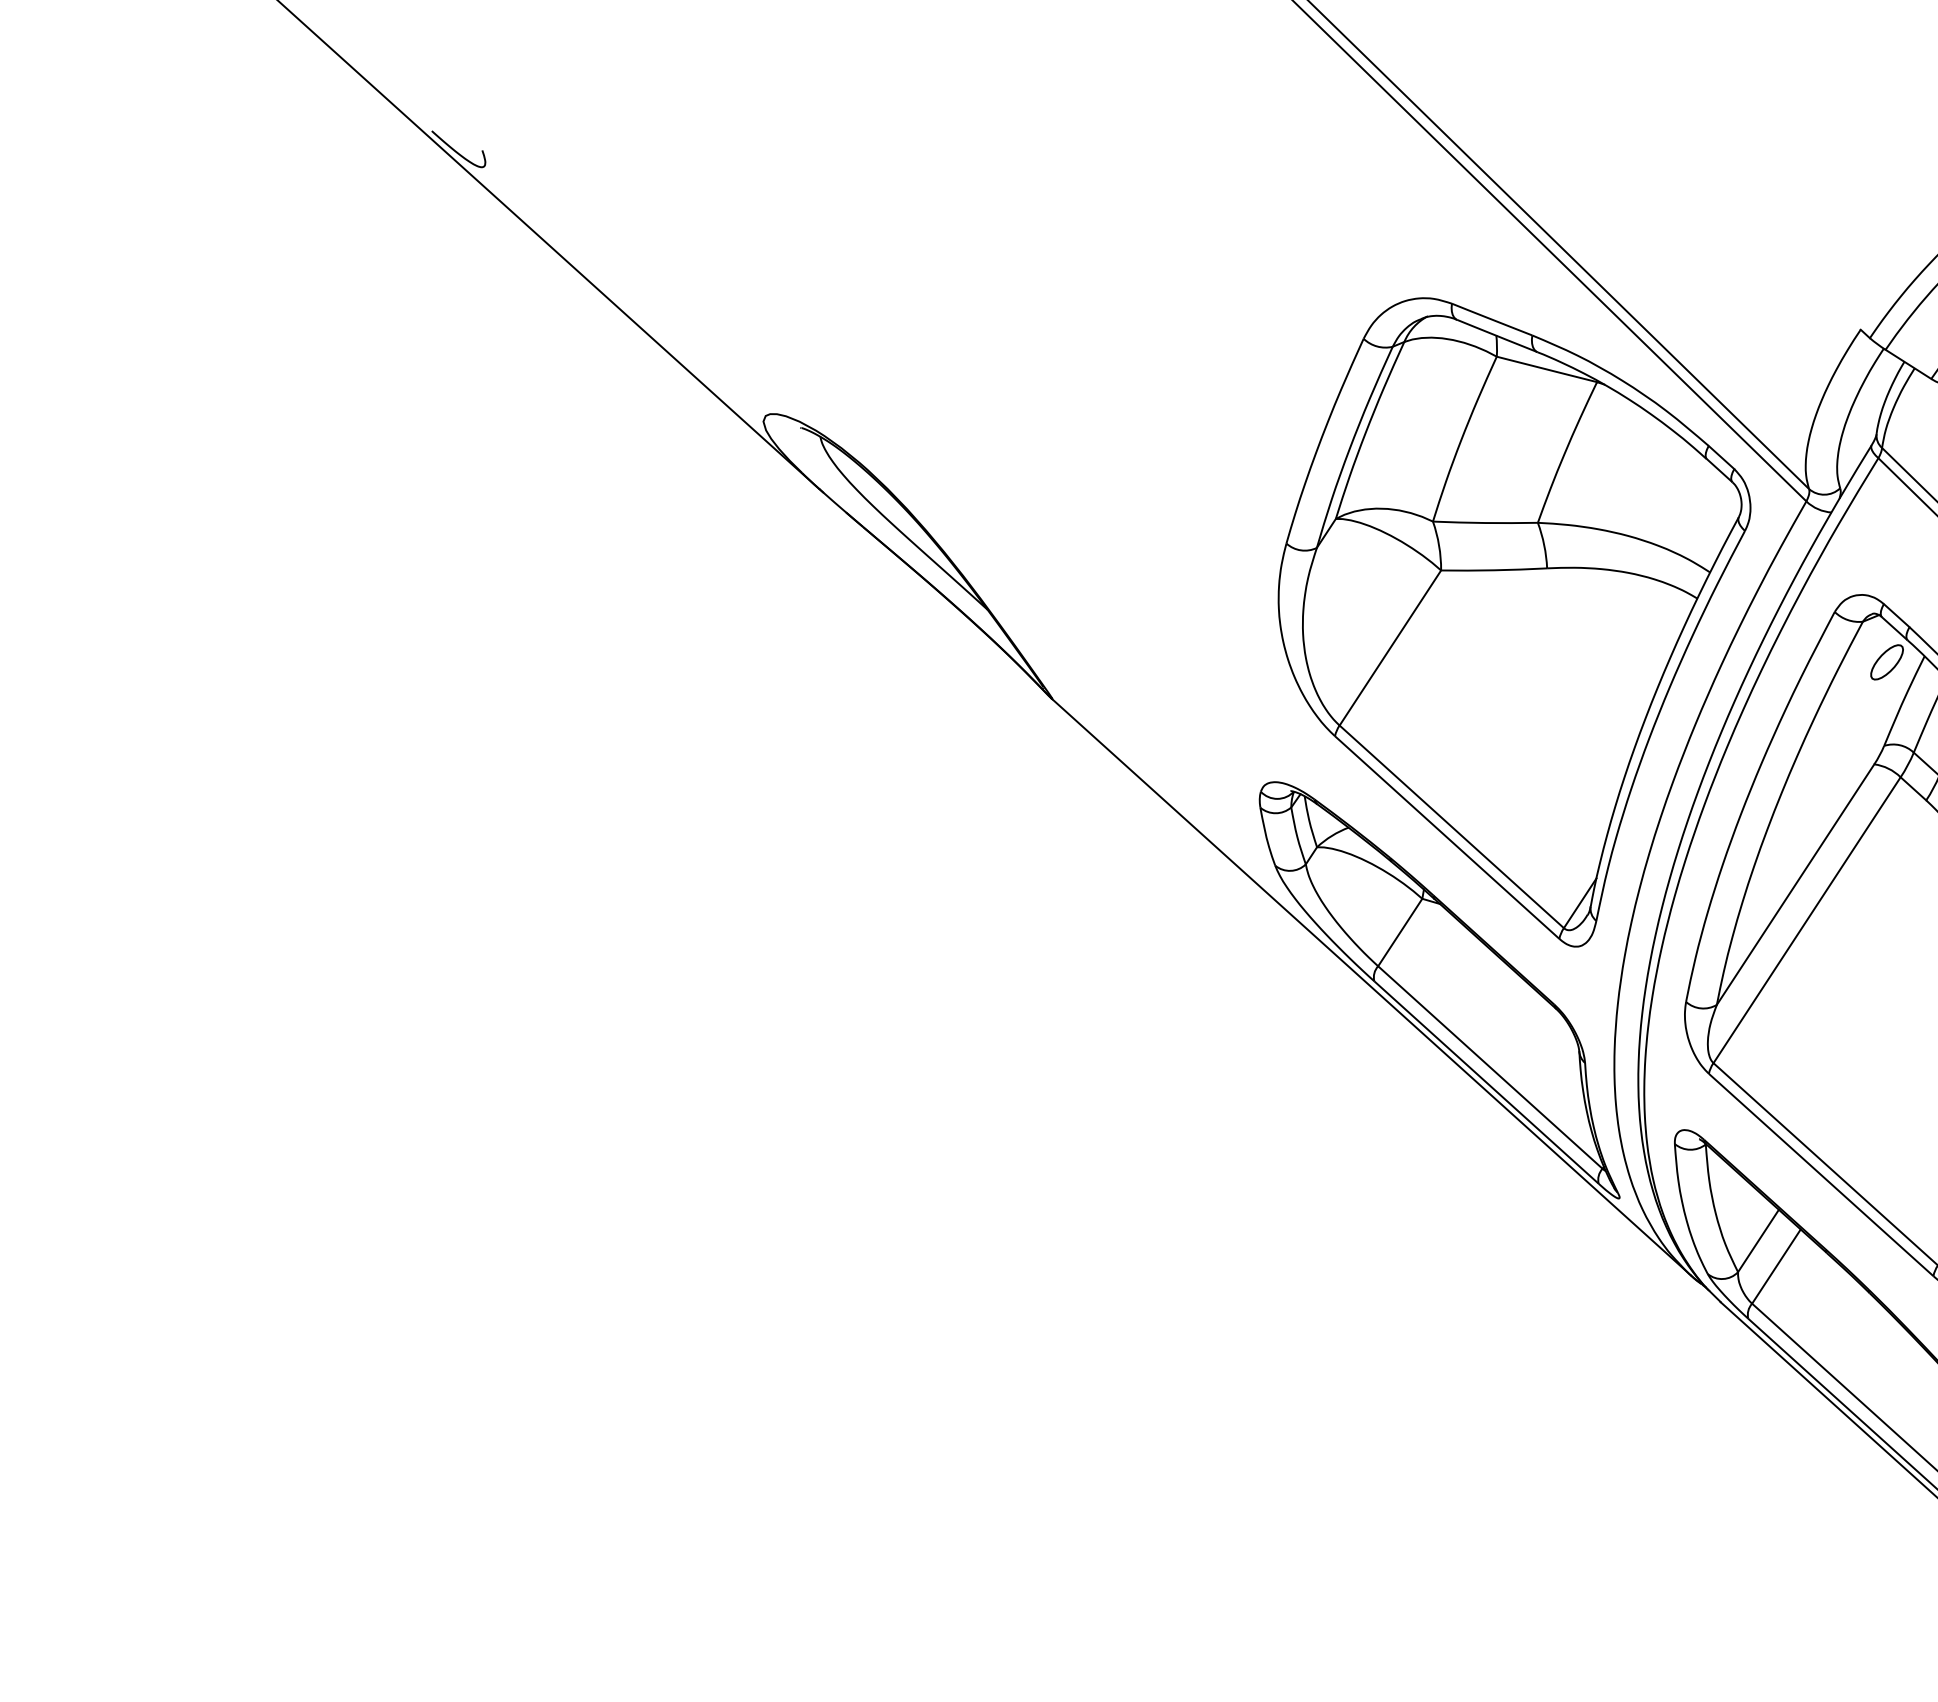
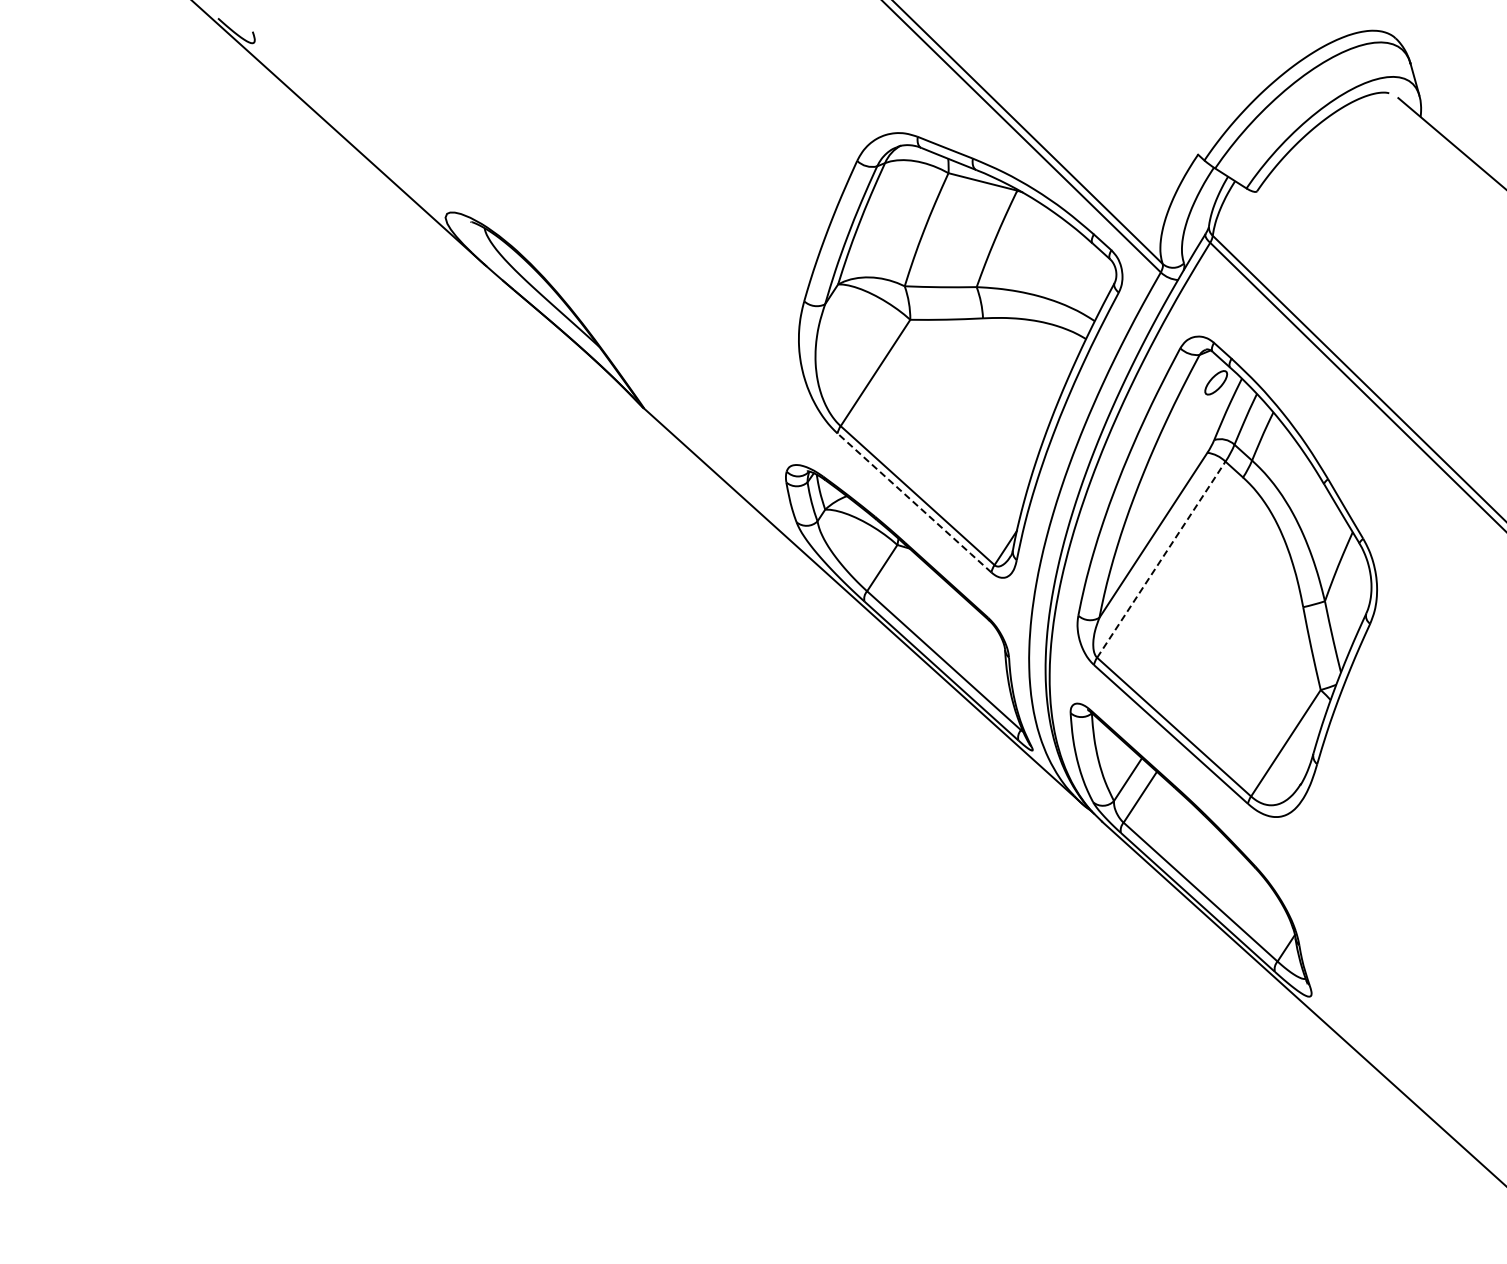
line: (1447, 836) -> (914, 502), solid -> dashed
line: (1807, 919) -> (1161, 559), solid -> dashed

